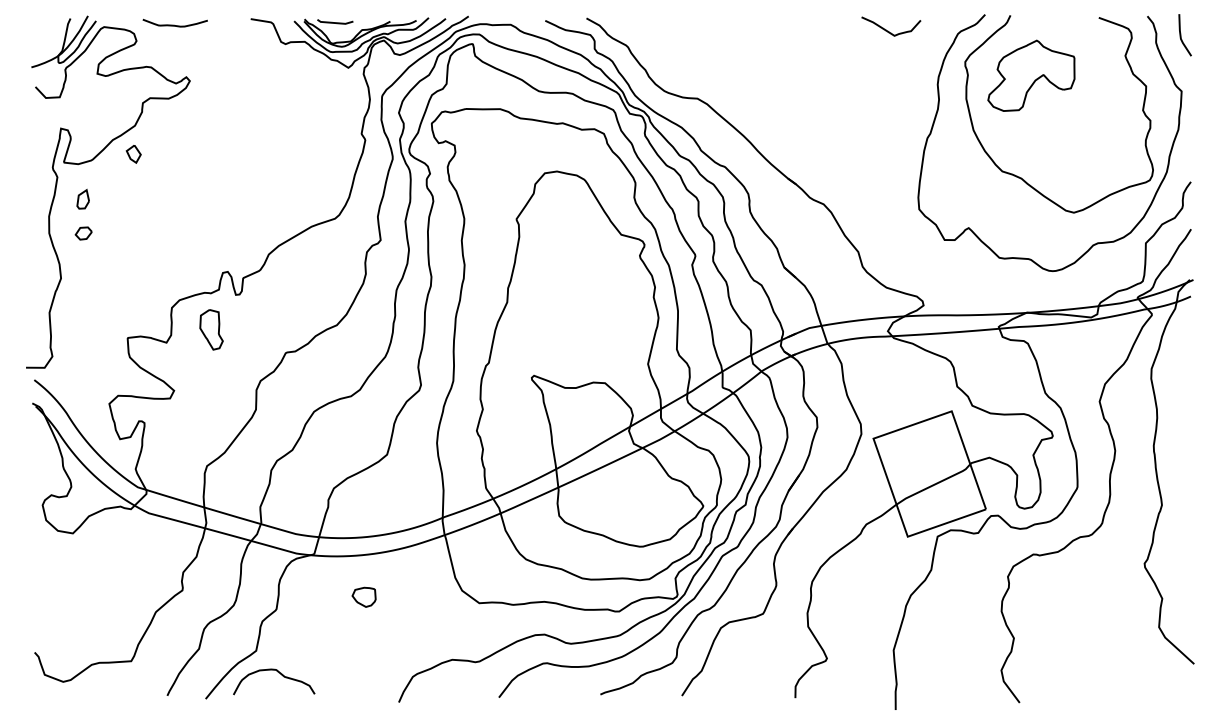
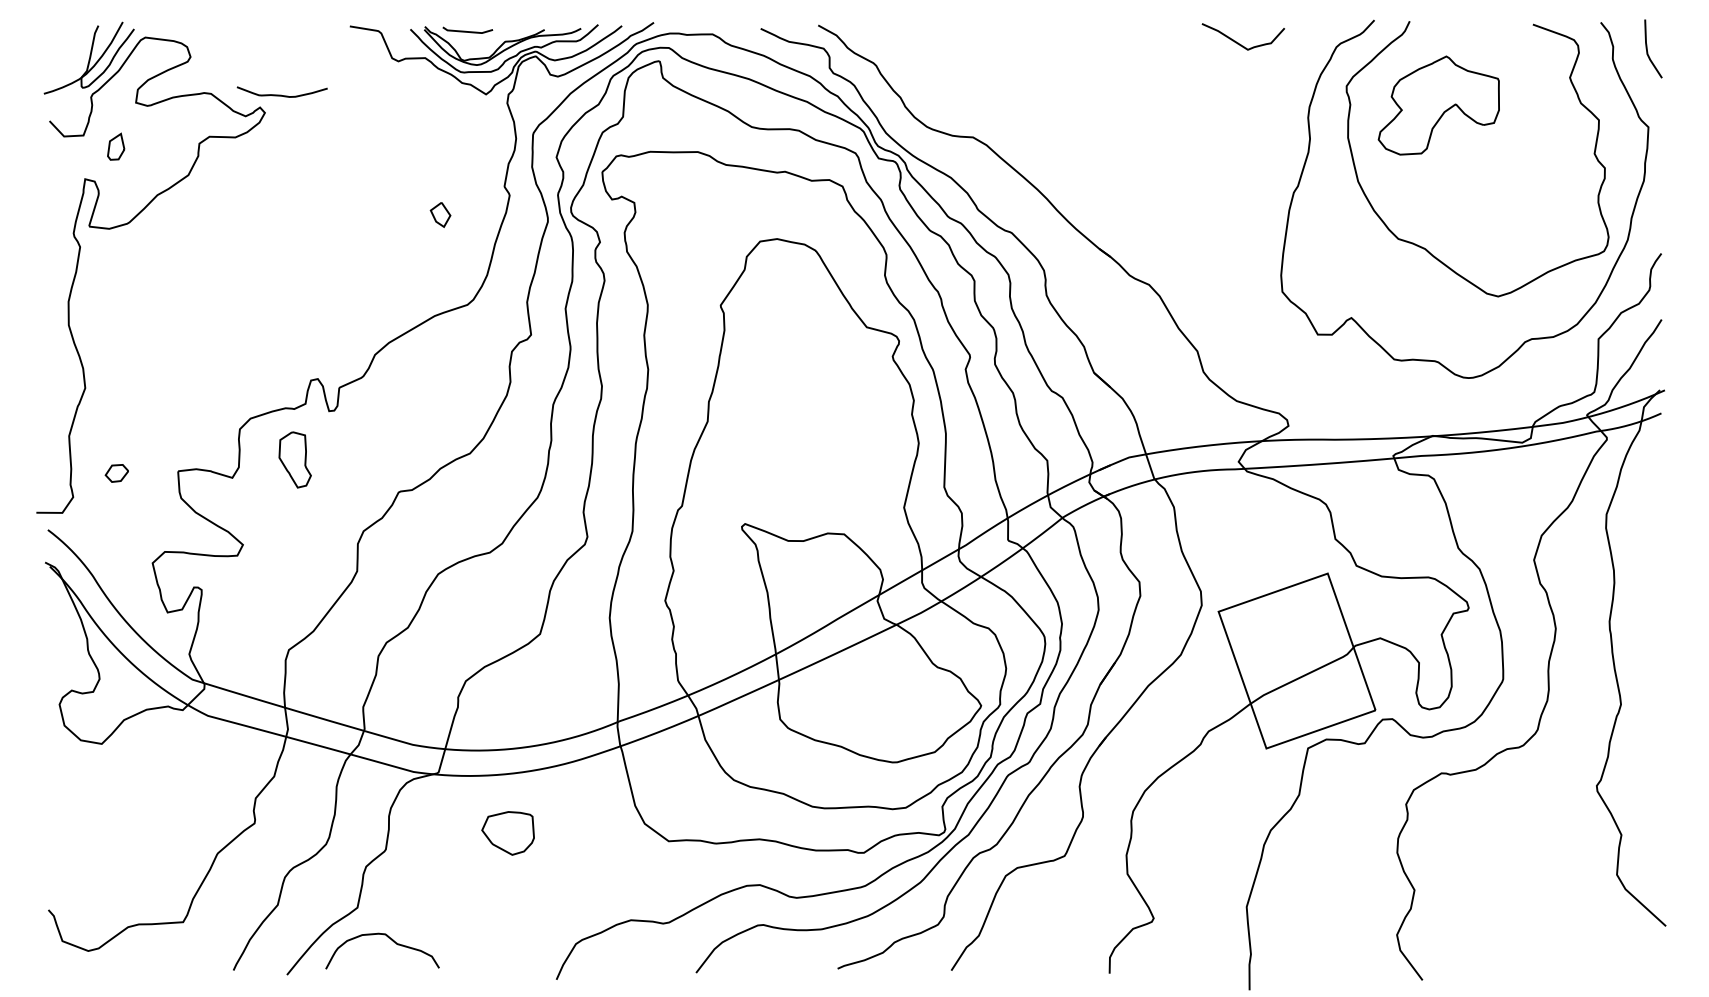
curve: (174, 24) -> (281, 93), moved
part: (133, 154) -> (440, 215), moved
part: (82, 198) -> (115, 145), moved
part: (83, 233) -> (116, 473), moved
part: (363, 596) -> (507, 831), size x1.6

